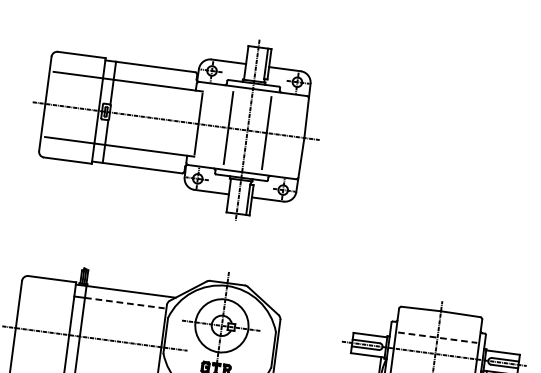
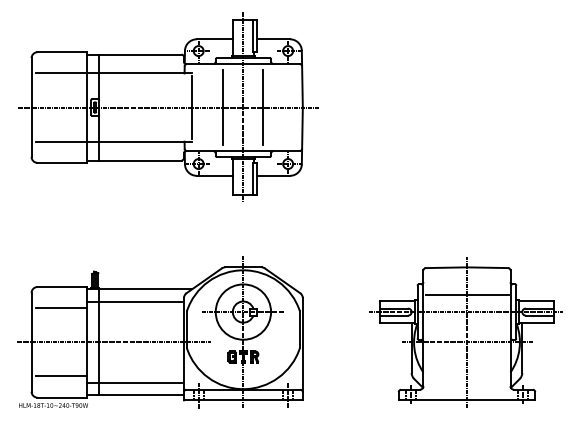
line: (48, 299) -> (61, 308), added
line: (124, 302) -> (140, 301), dashed -> solid
line: (438, 338) -> (467, 295), dashed -> solid
line: (40, 364) -> (61, 376), added

